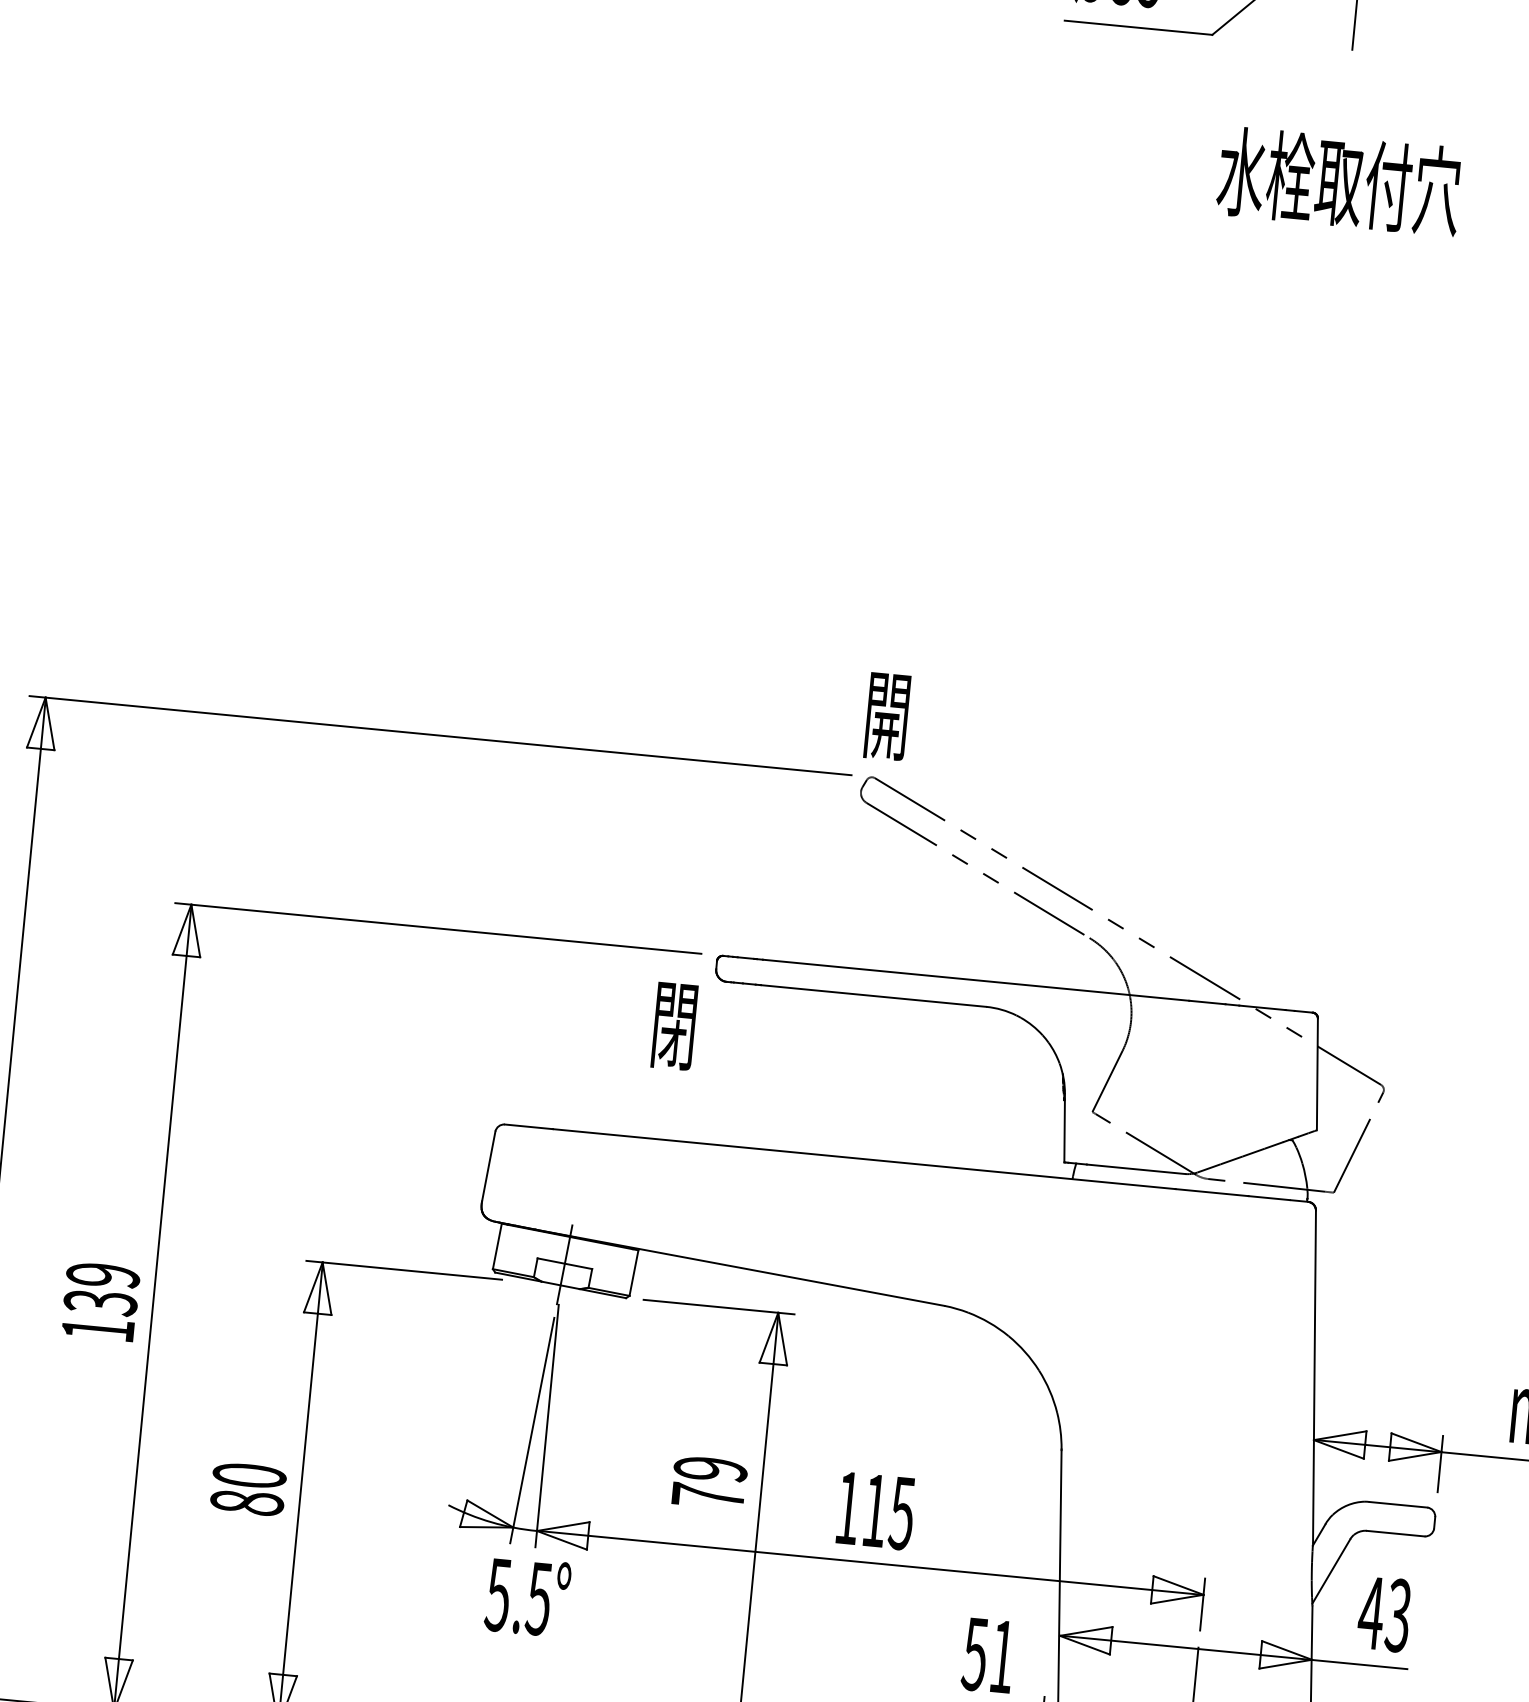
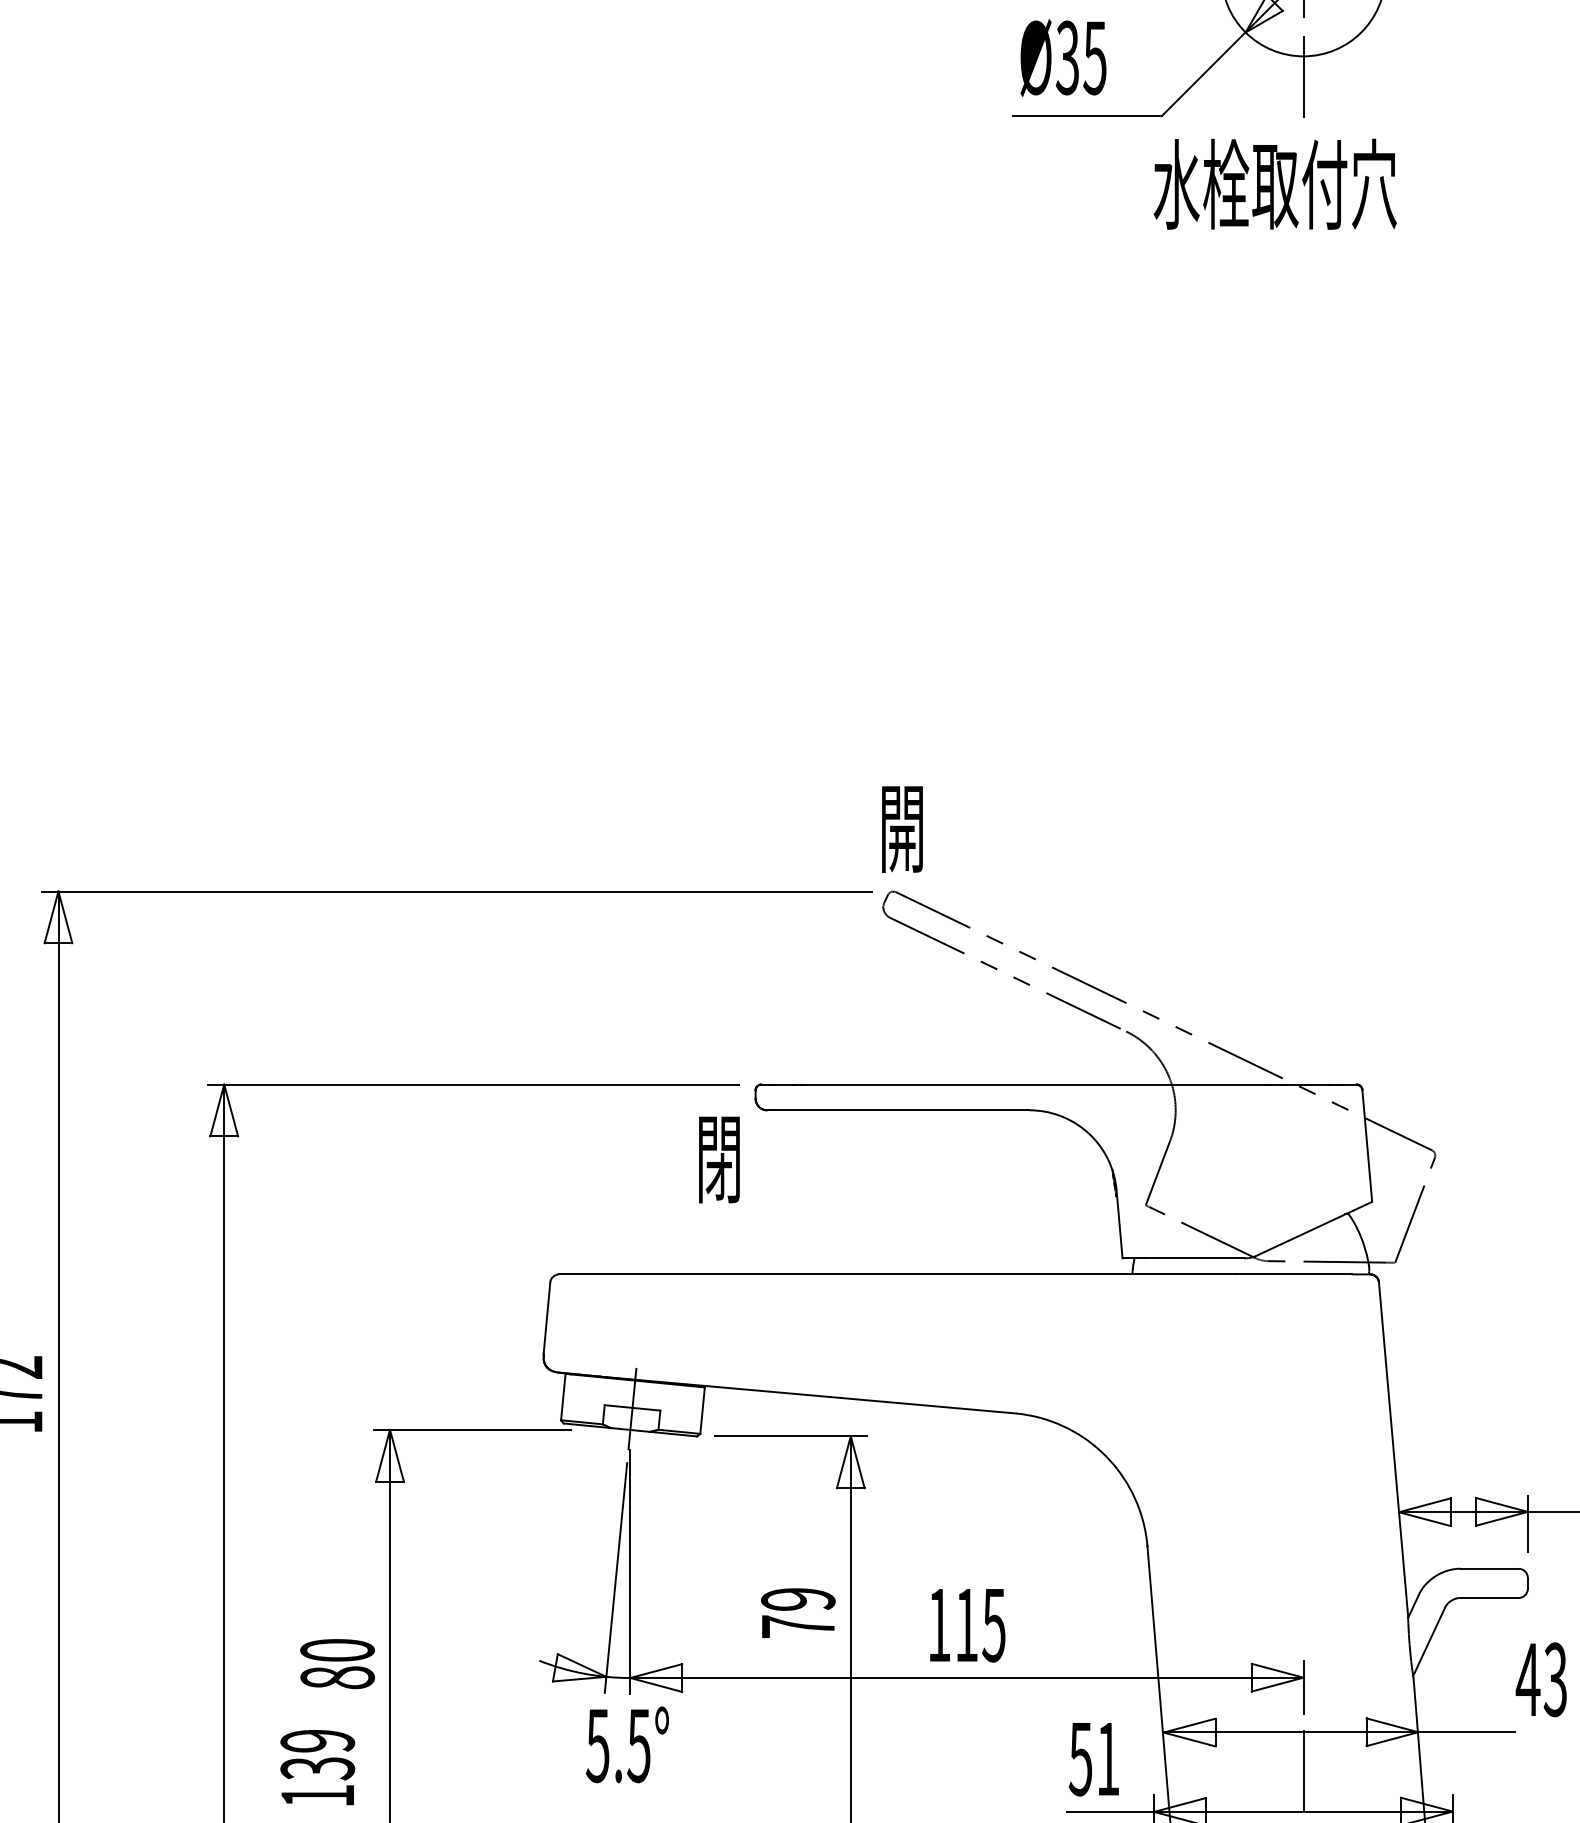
text: (1338, 180) -> (1274, 183), moved
text: (100, 1301) -> (317, 1767), moved
text: (1383, 1613) -> (1540, 1679), moved

